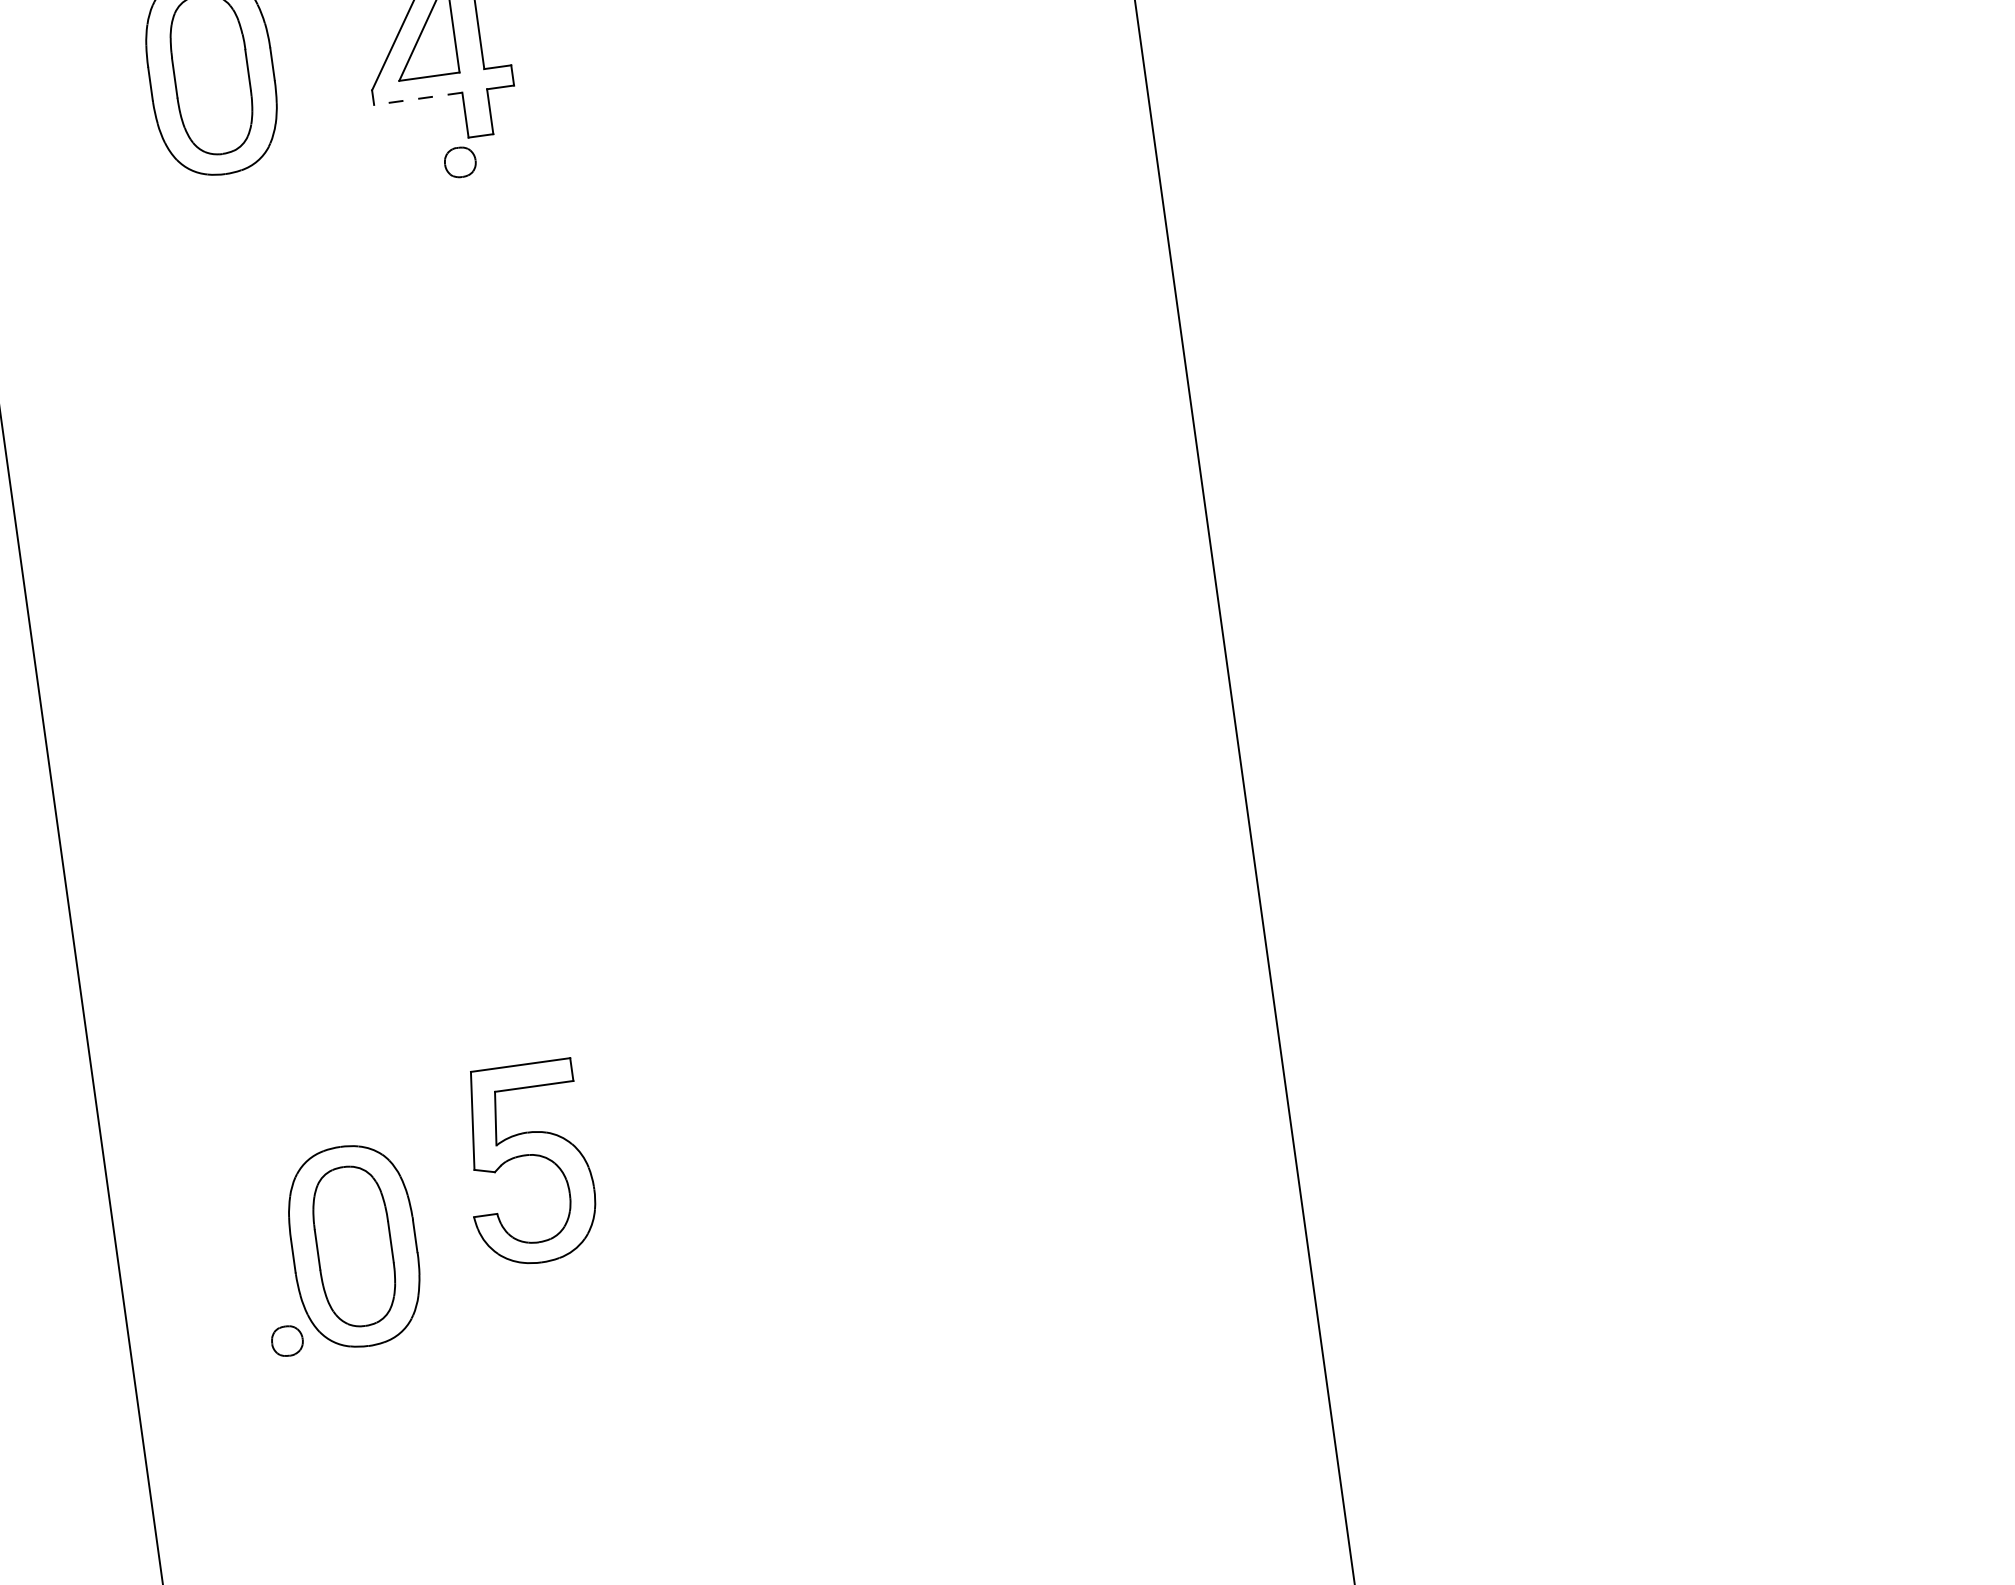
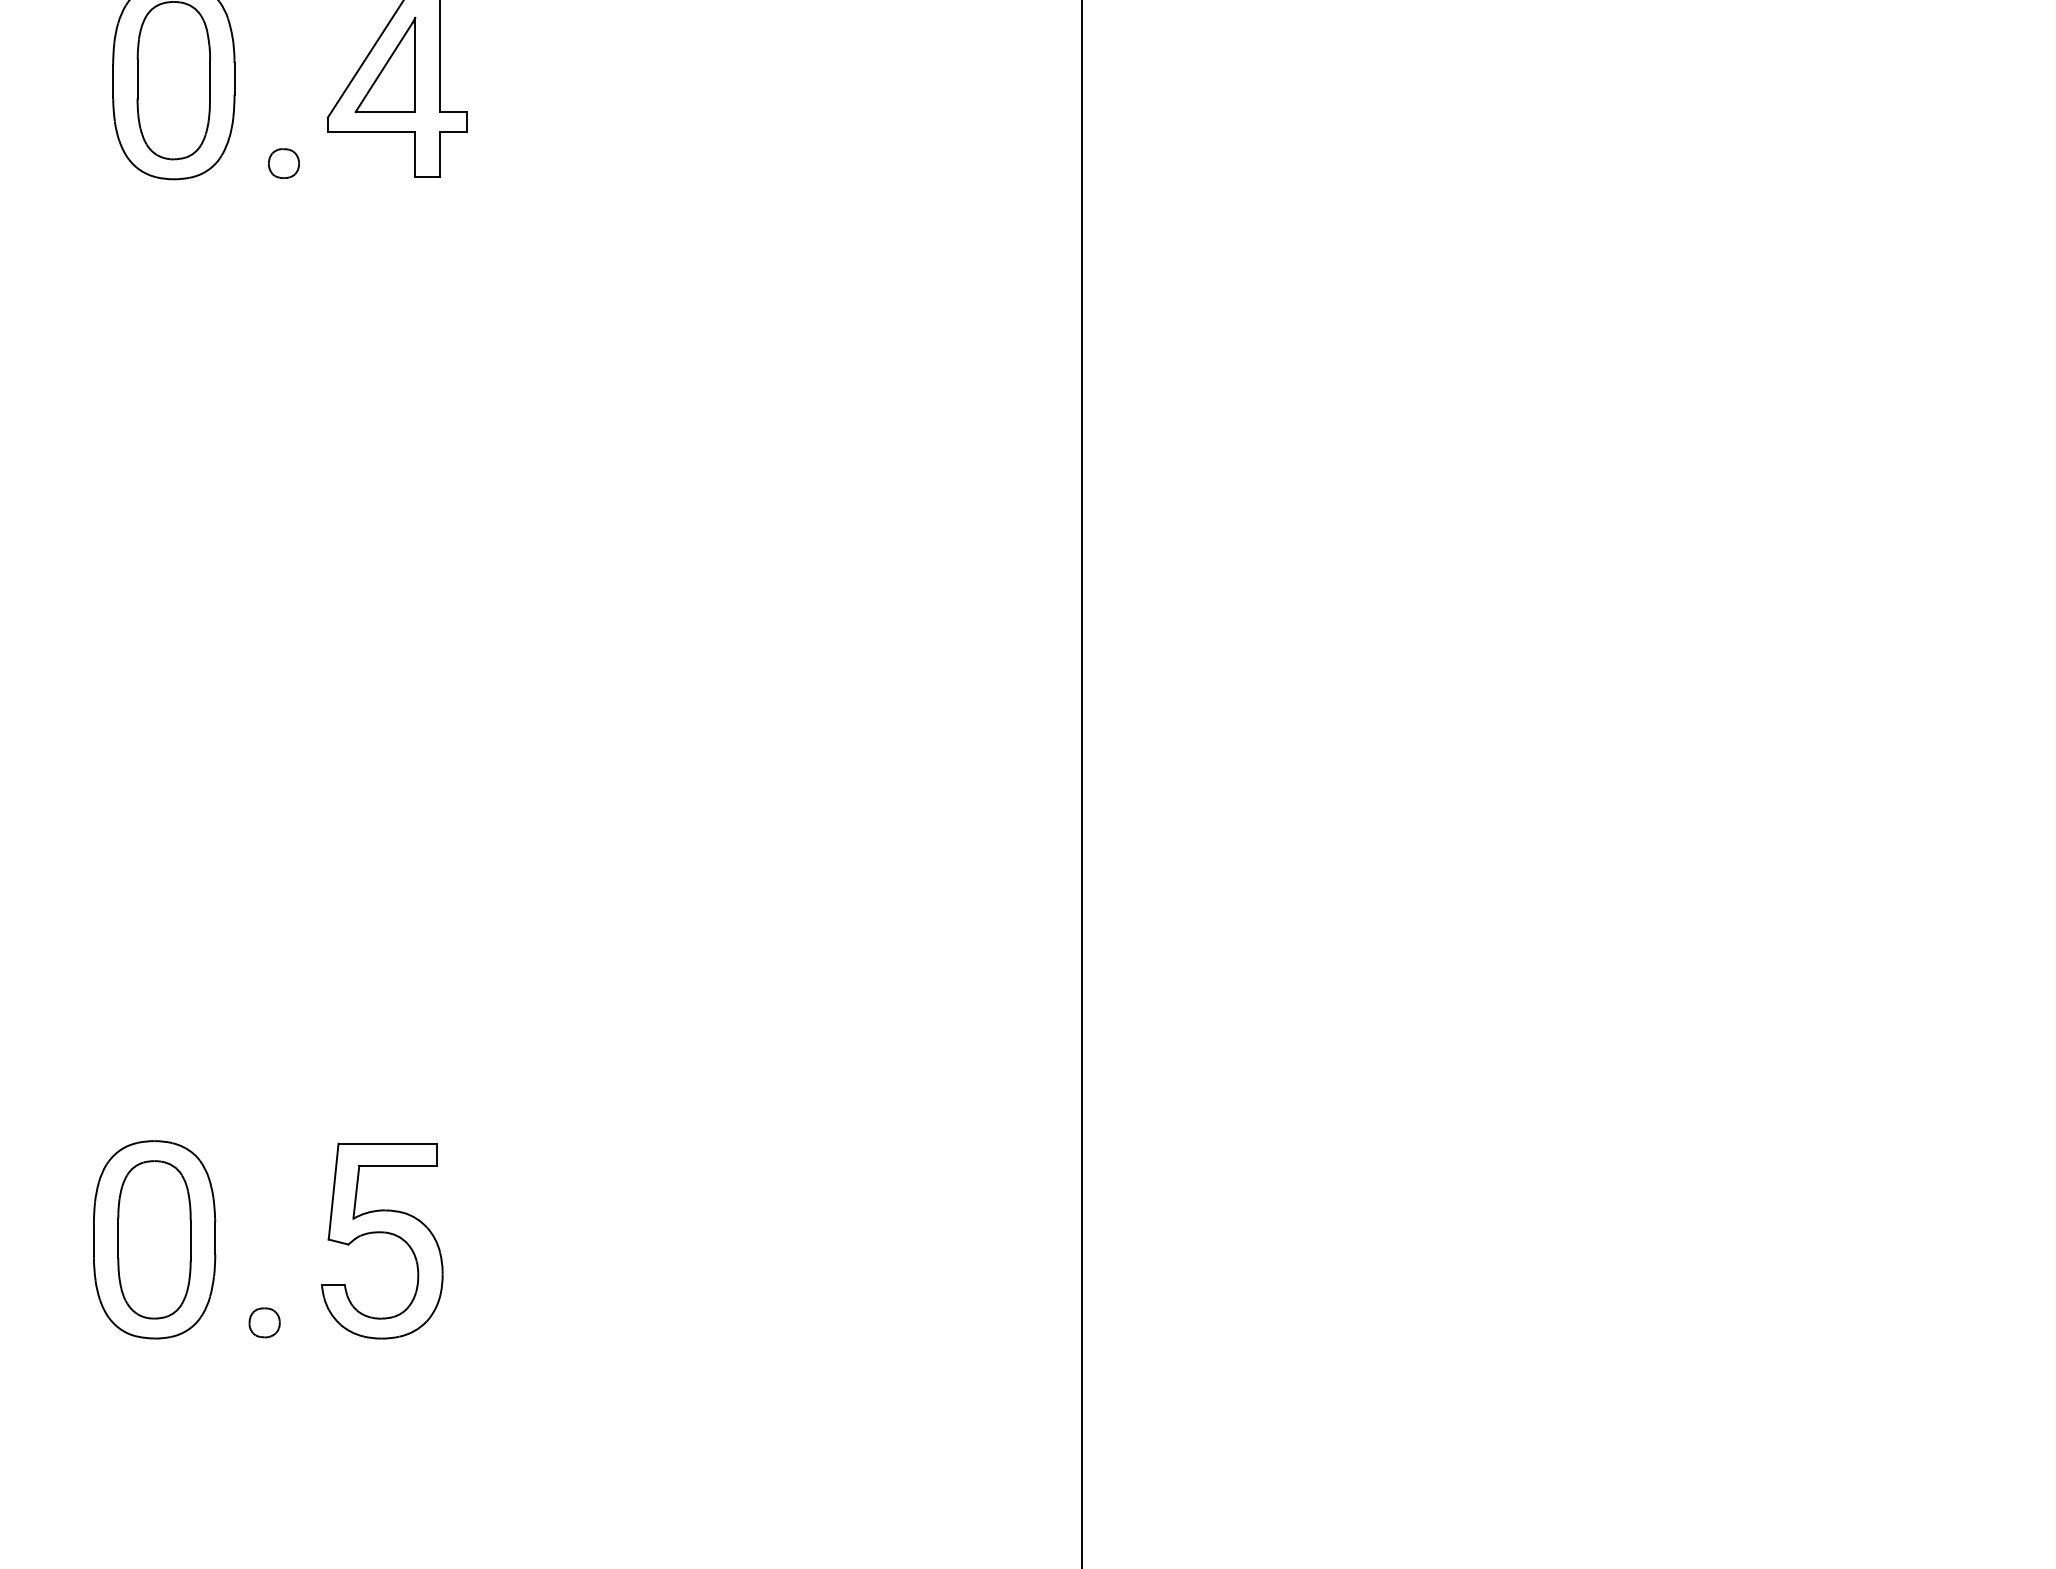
line: (418, 99) -> (371, 132), dashed -> solid
part: (459, 162) -> (283, 163), moved
part: (527, 1156) -> (382, 1233), moved
part: (287, 1340) -> (264, 1322), moved

